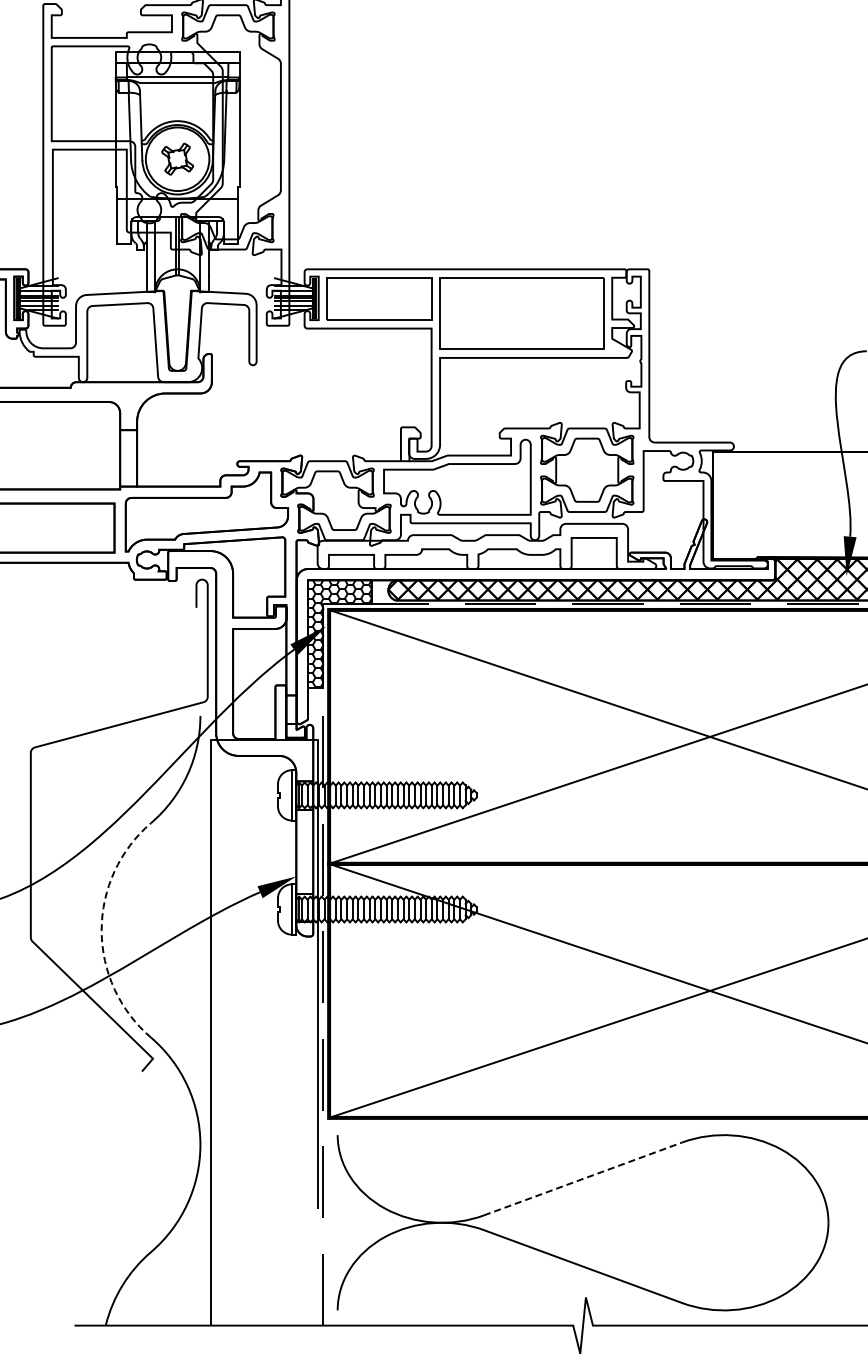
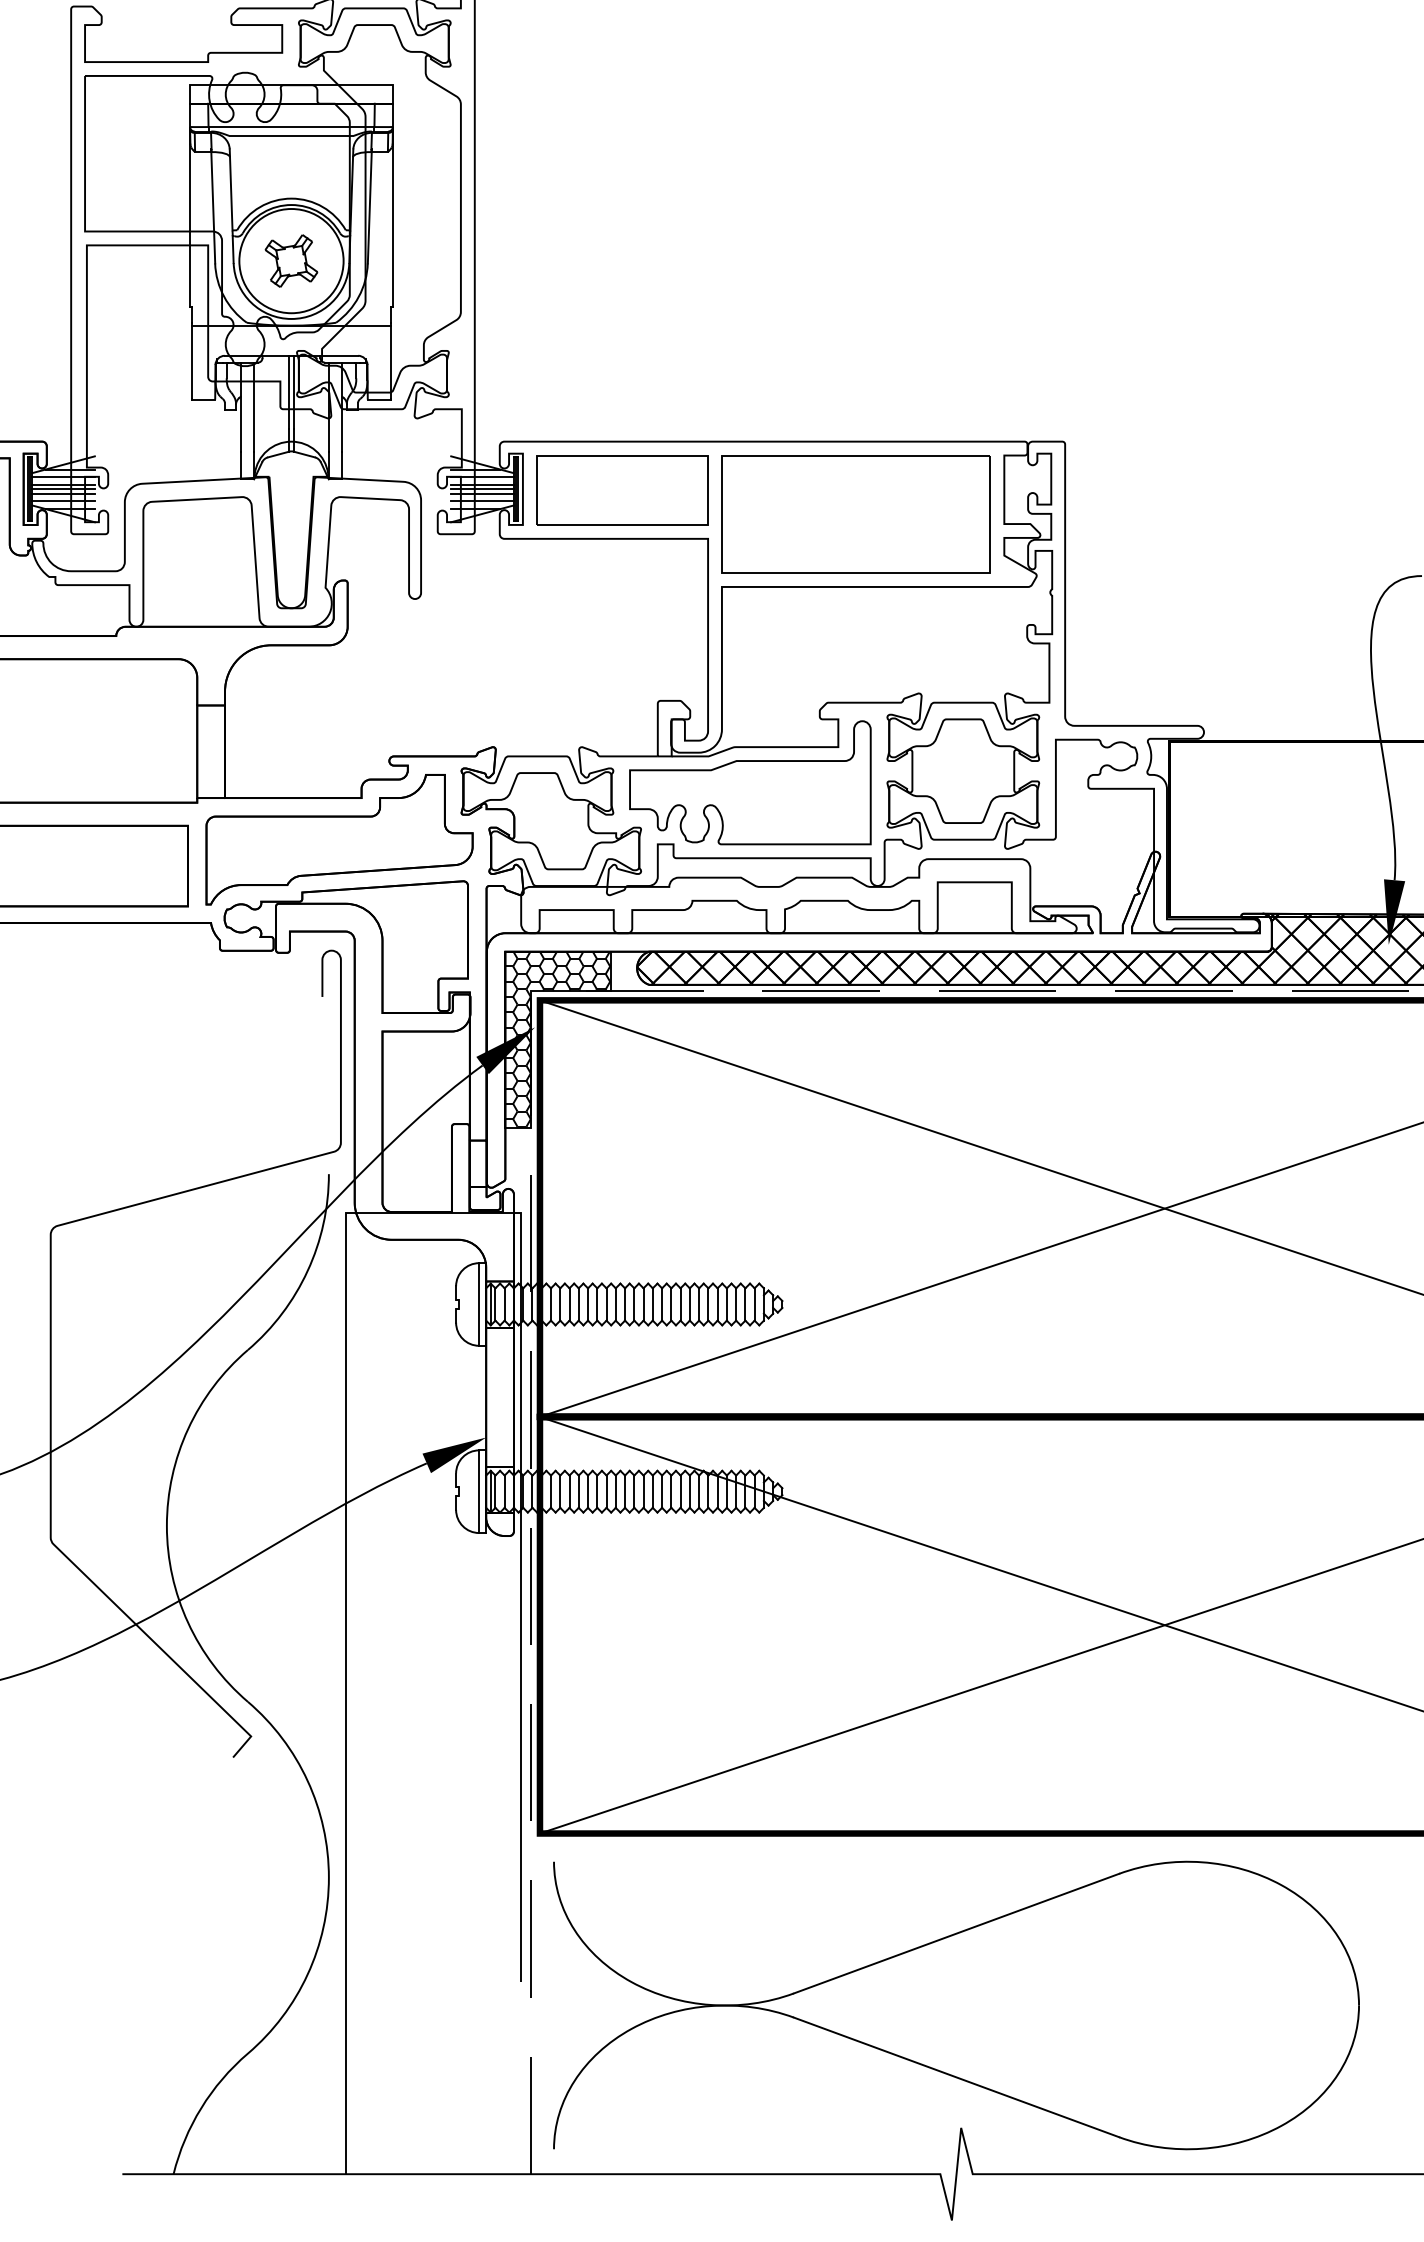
line: (101, 930) -> (166, 1526), dashed -> solid
line: (583, 1178) -> (957, 1932), dashed -> solid

